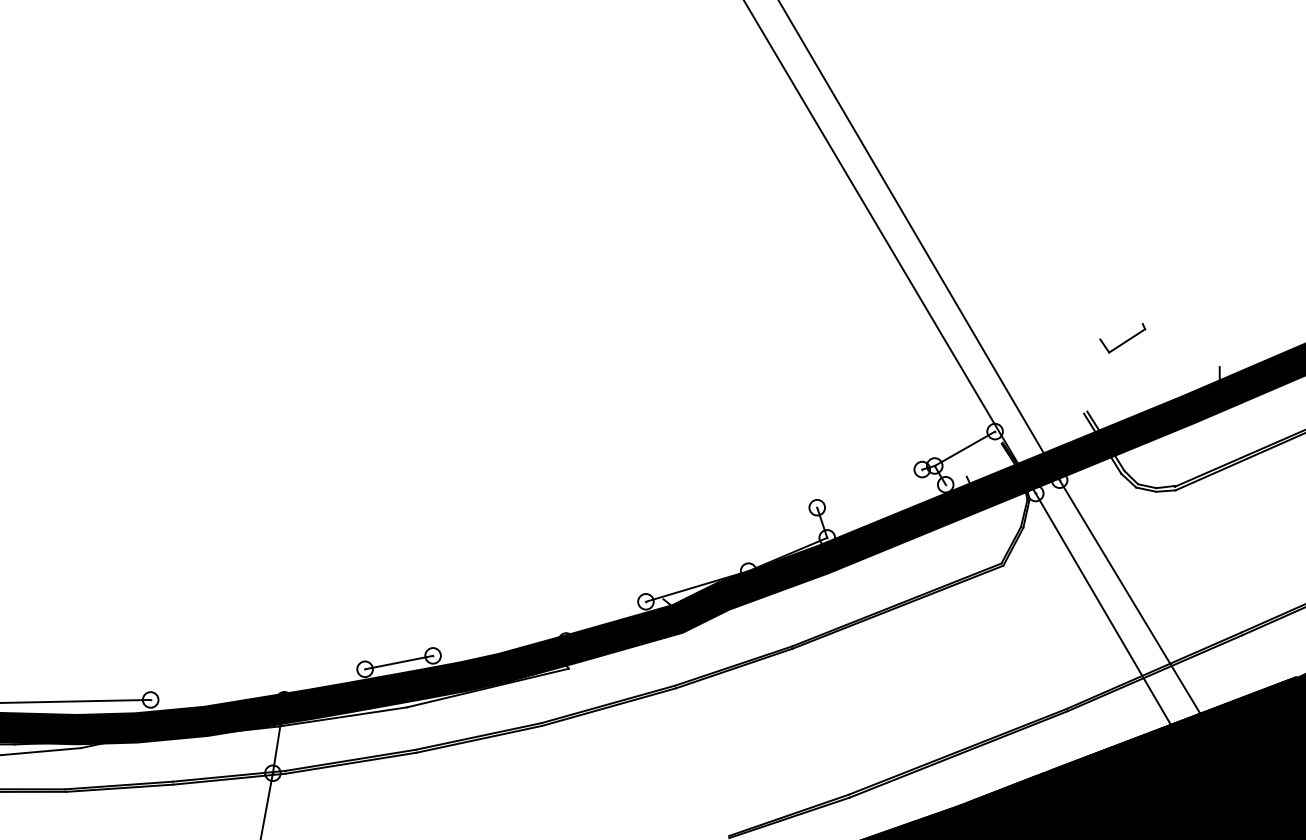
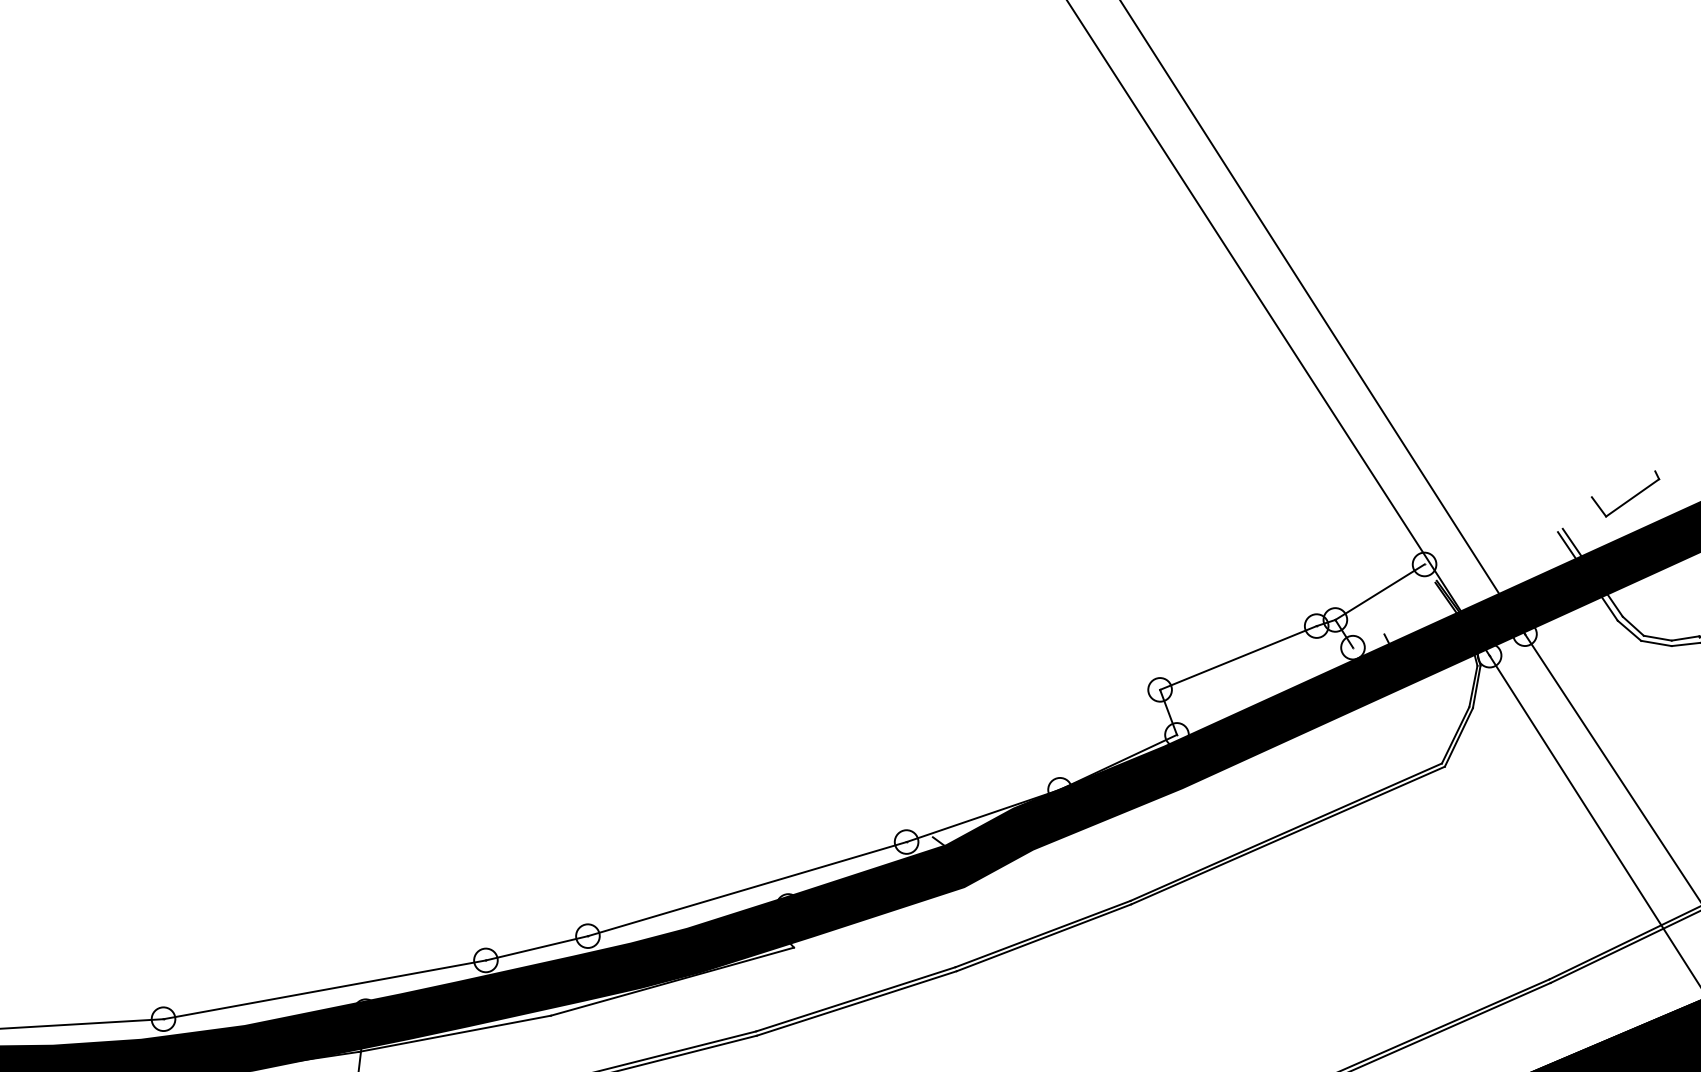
part: (1122, 338) -> (1625, 494), moved
line: (869, 488) -> (1237, 657), added
line: (539, 628) -> (747, 888), added
line: (257, 684) -> (324, 989), added

